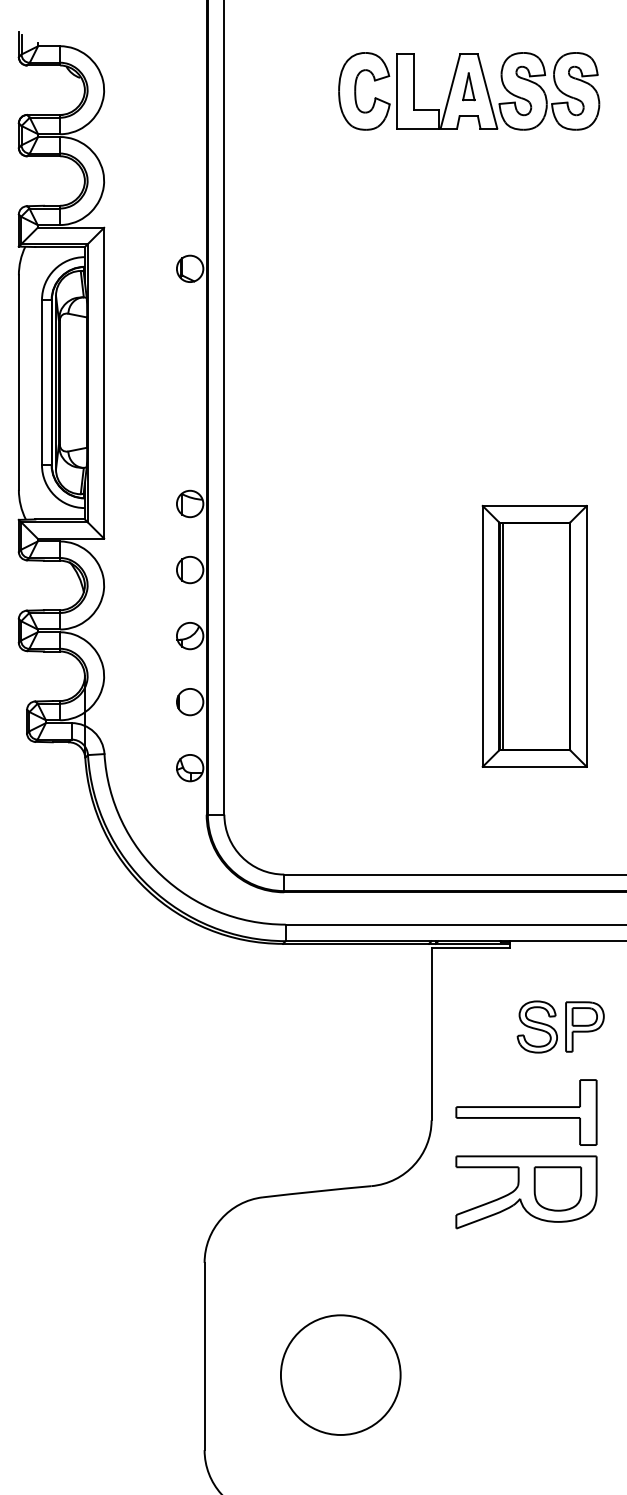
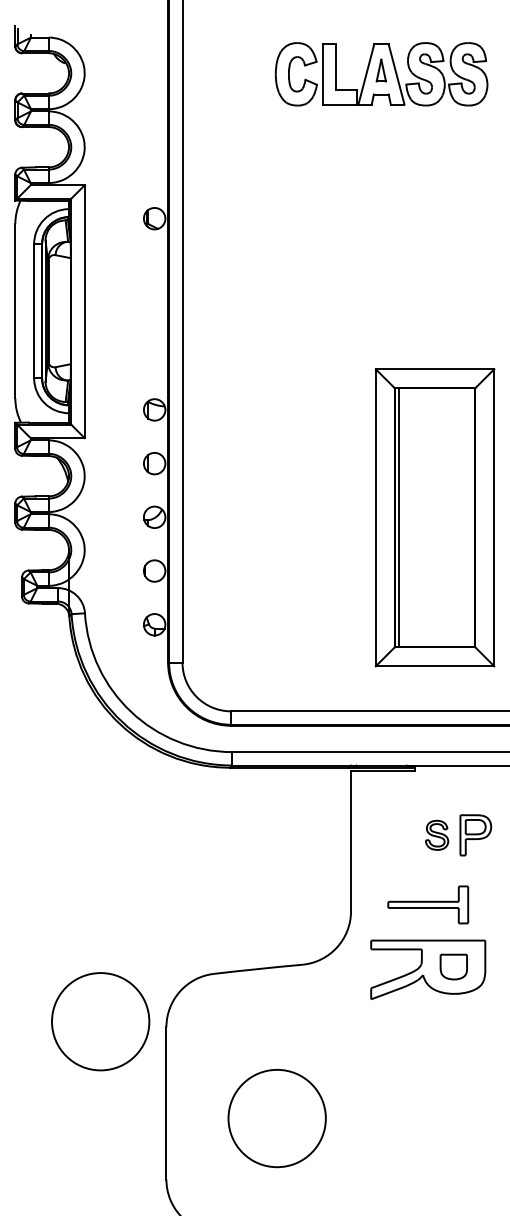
part: (534, 635) -> (434, 516), size x1.4
part: (536, 1026) -> (436, 834), size x0.7
part: (526, 1112) -> (428, 904), size x0.7
part: (557, 1188) -> (453, 966), size x0.7
circle: (123, 1255) -> (100, 1021), added

